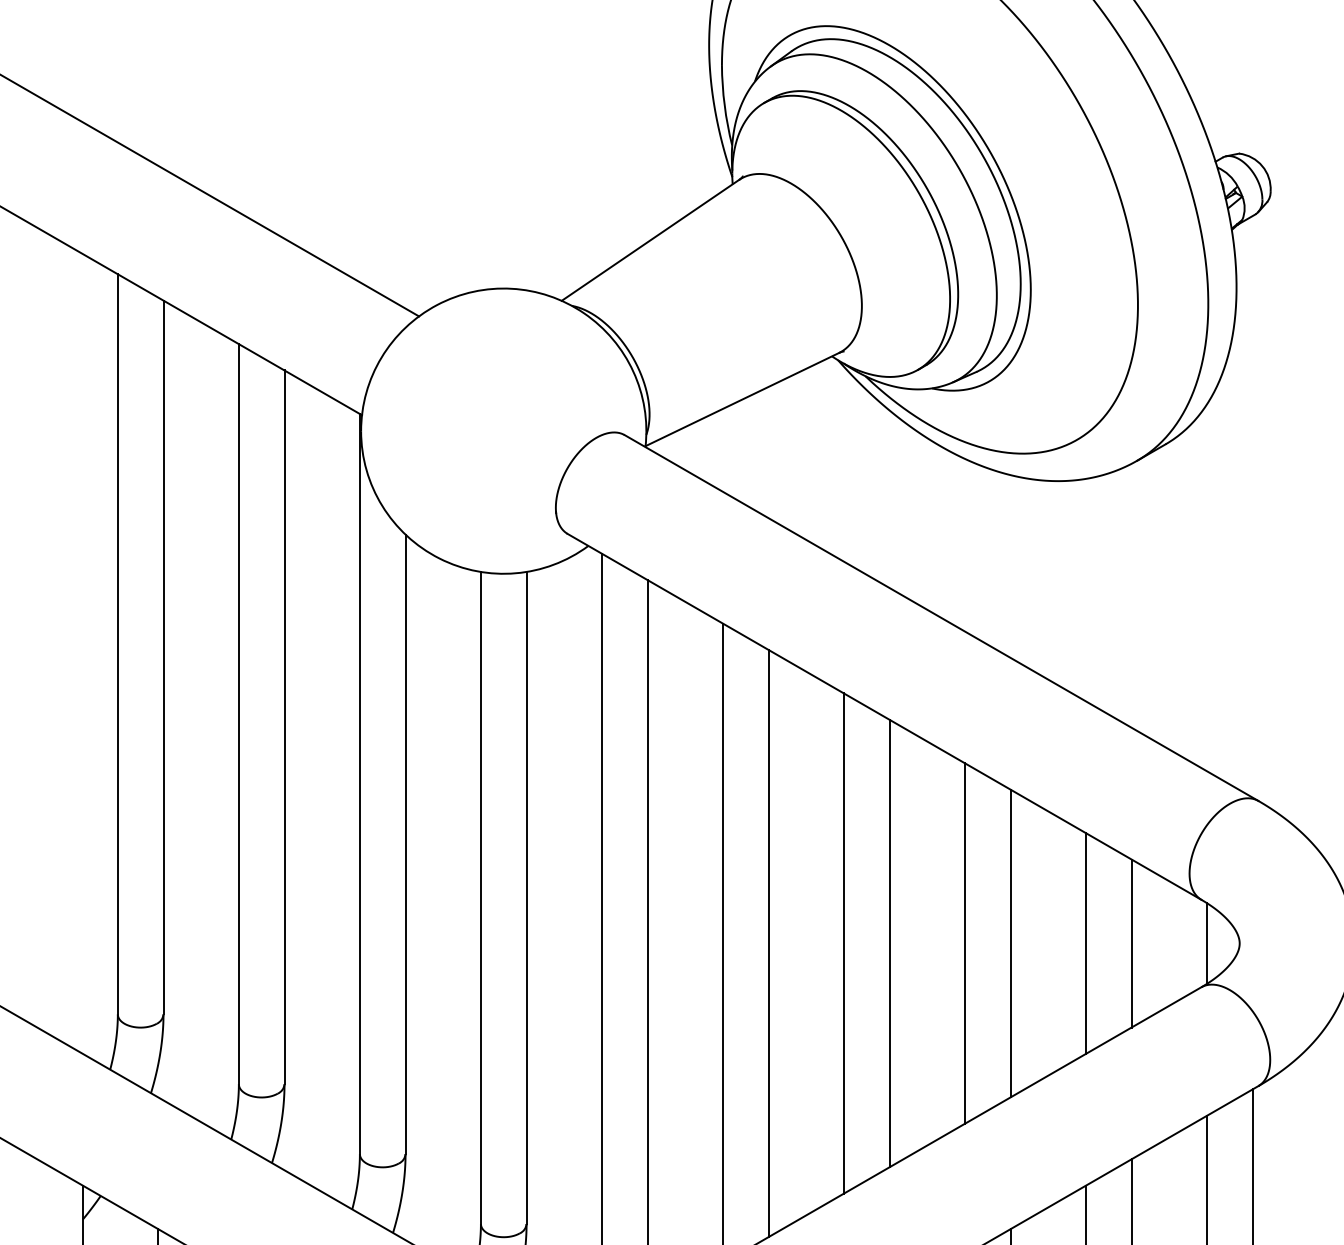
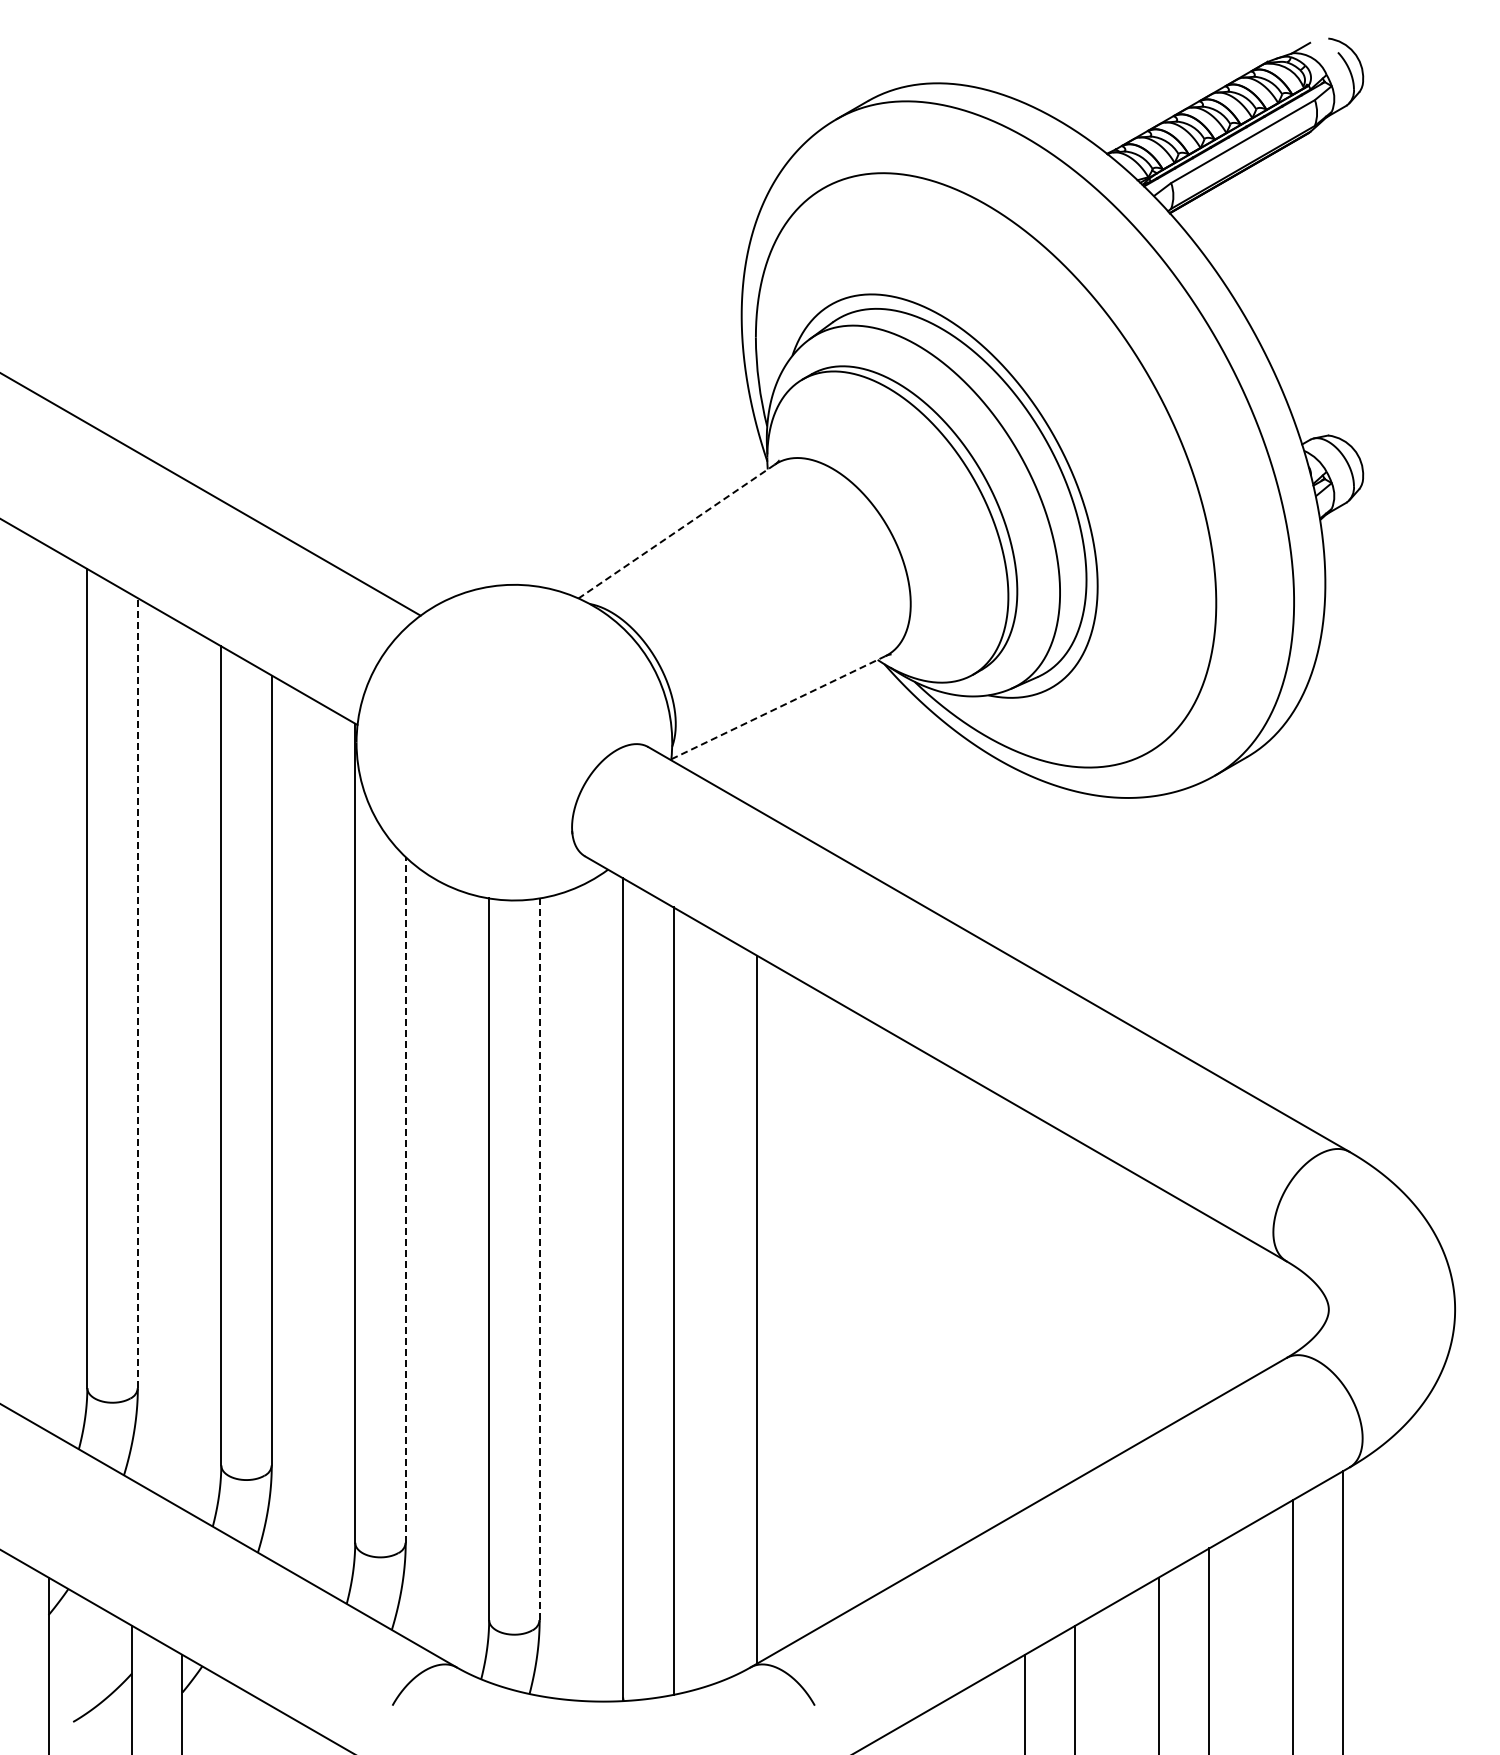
line: (650, 240) -> (676, 531), solid -> dashed
line: (742, 399) -> (778, 707), solid -> dashed
line: (163, 657) -> (137, 993), solid -> dashed
line: (405, 843) -> (405, 1199), solid -> dashed
line: (526, 898) -> (539, 1259), solid -> dashed
line: (768, 943) -> (807, 1309), removed
line: (843, 943) -> (890, 1309), removed
line: (889, 943) -> (941, 1309), removed
line: (964, 943) -> (1024, 1309), removed
line: (1010, 943) -> (1075, 1309), removed
line: (1085, 943) -> (1158, 1309), removed
line: (1131, 943) -> (1209, 1309), removed
line: (1206, 943) -> (1292, 1309), removed

